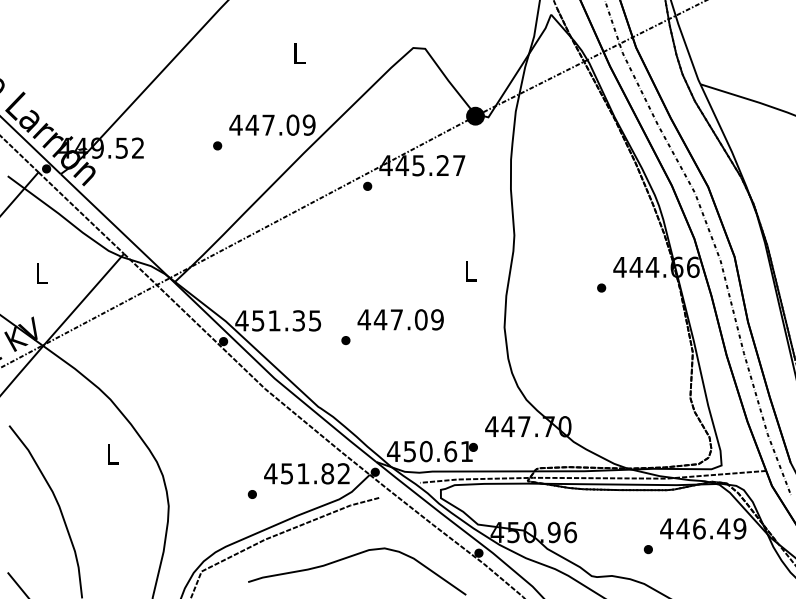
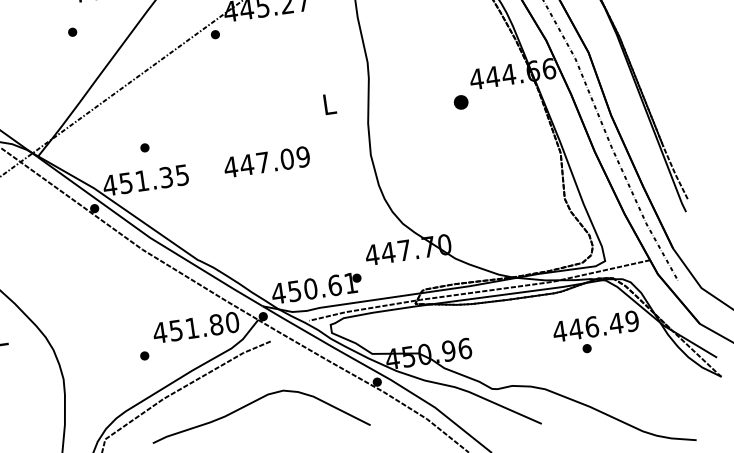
part: (217, 145) -> (72, 31), moved
part: (601, 287) -> (461, 101), size x1.6
part: (345, 340) -> (144, 147), moved
text: (343, 473) -> (231, 322), 451.82 -> 451.80
part: (647, 549) -> (586, 348), moved

